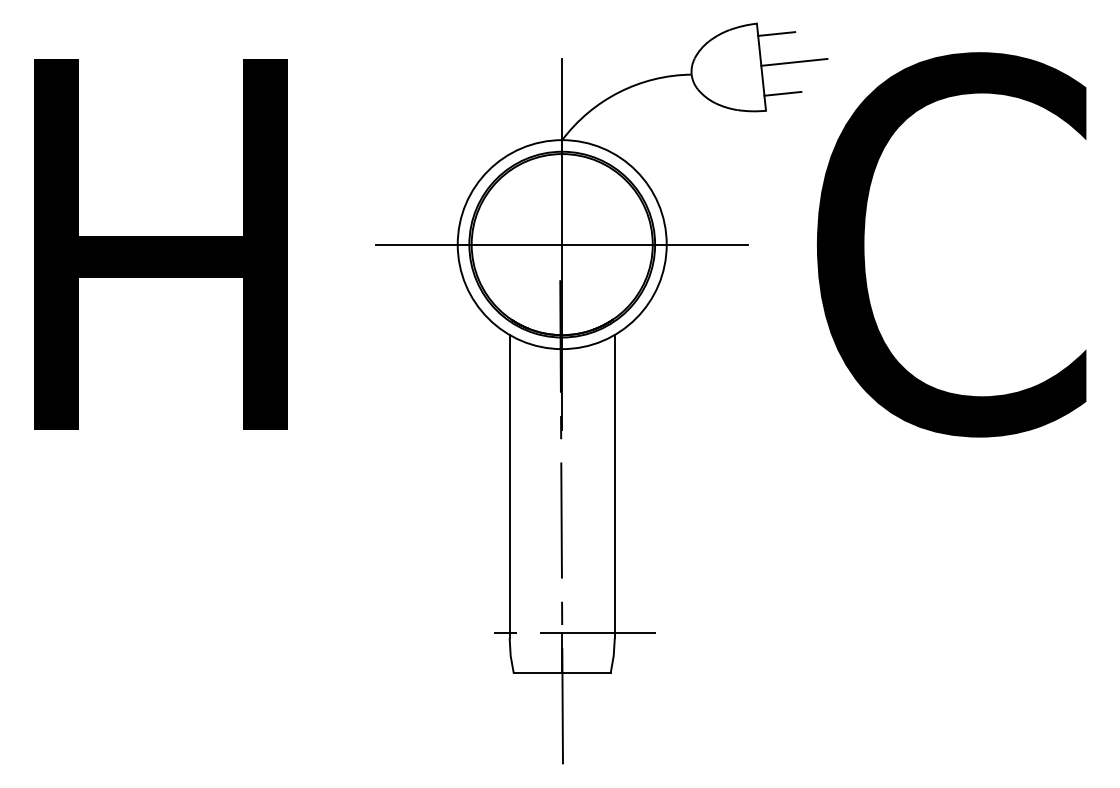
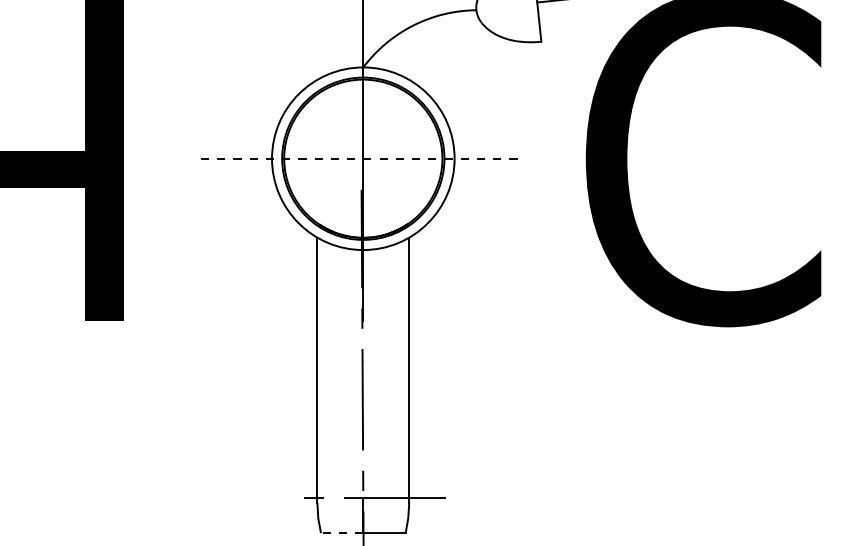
line: (782, 93) -> (555, 26), removed
line: (562, 244) -> (363, 158), solid -> dashed
line: (537, 673) -> (341, 533), solid -> dashed

